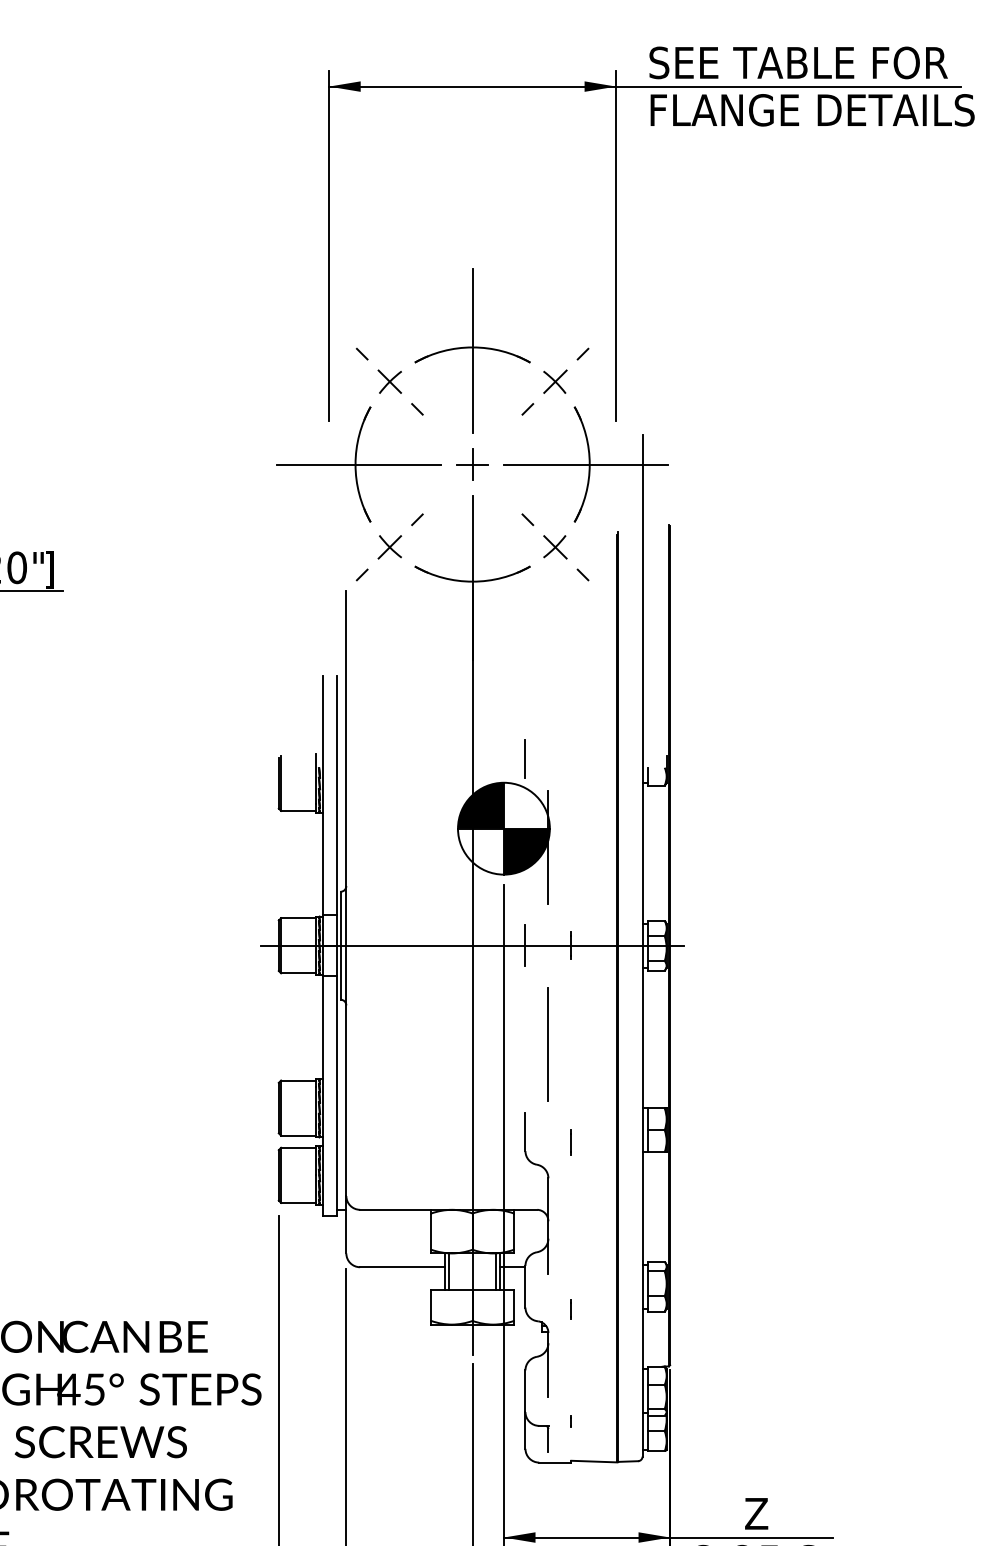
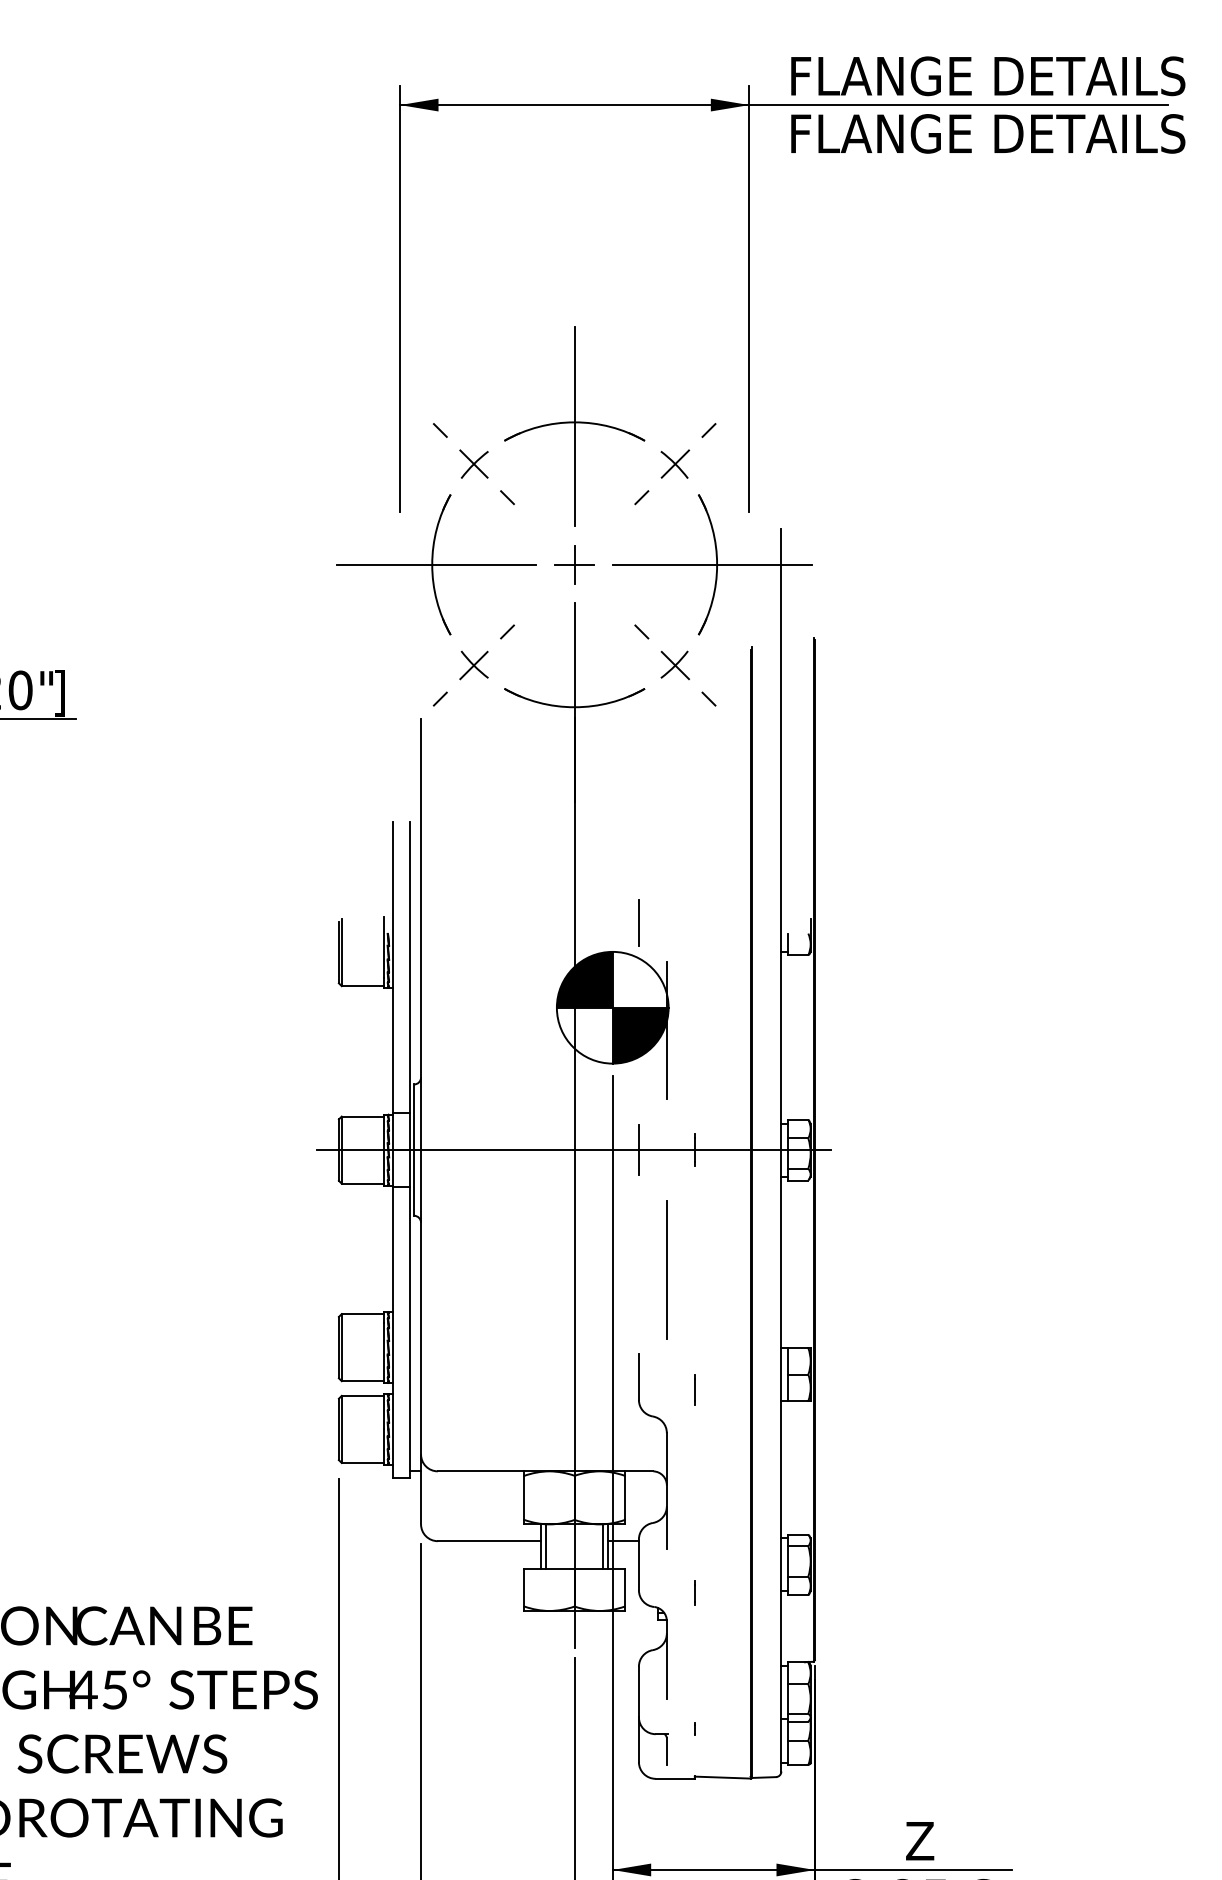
text: (812, 63) -> (987, 76), SEE TABLE FOR -> FLANGE DETAILS

